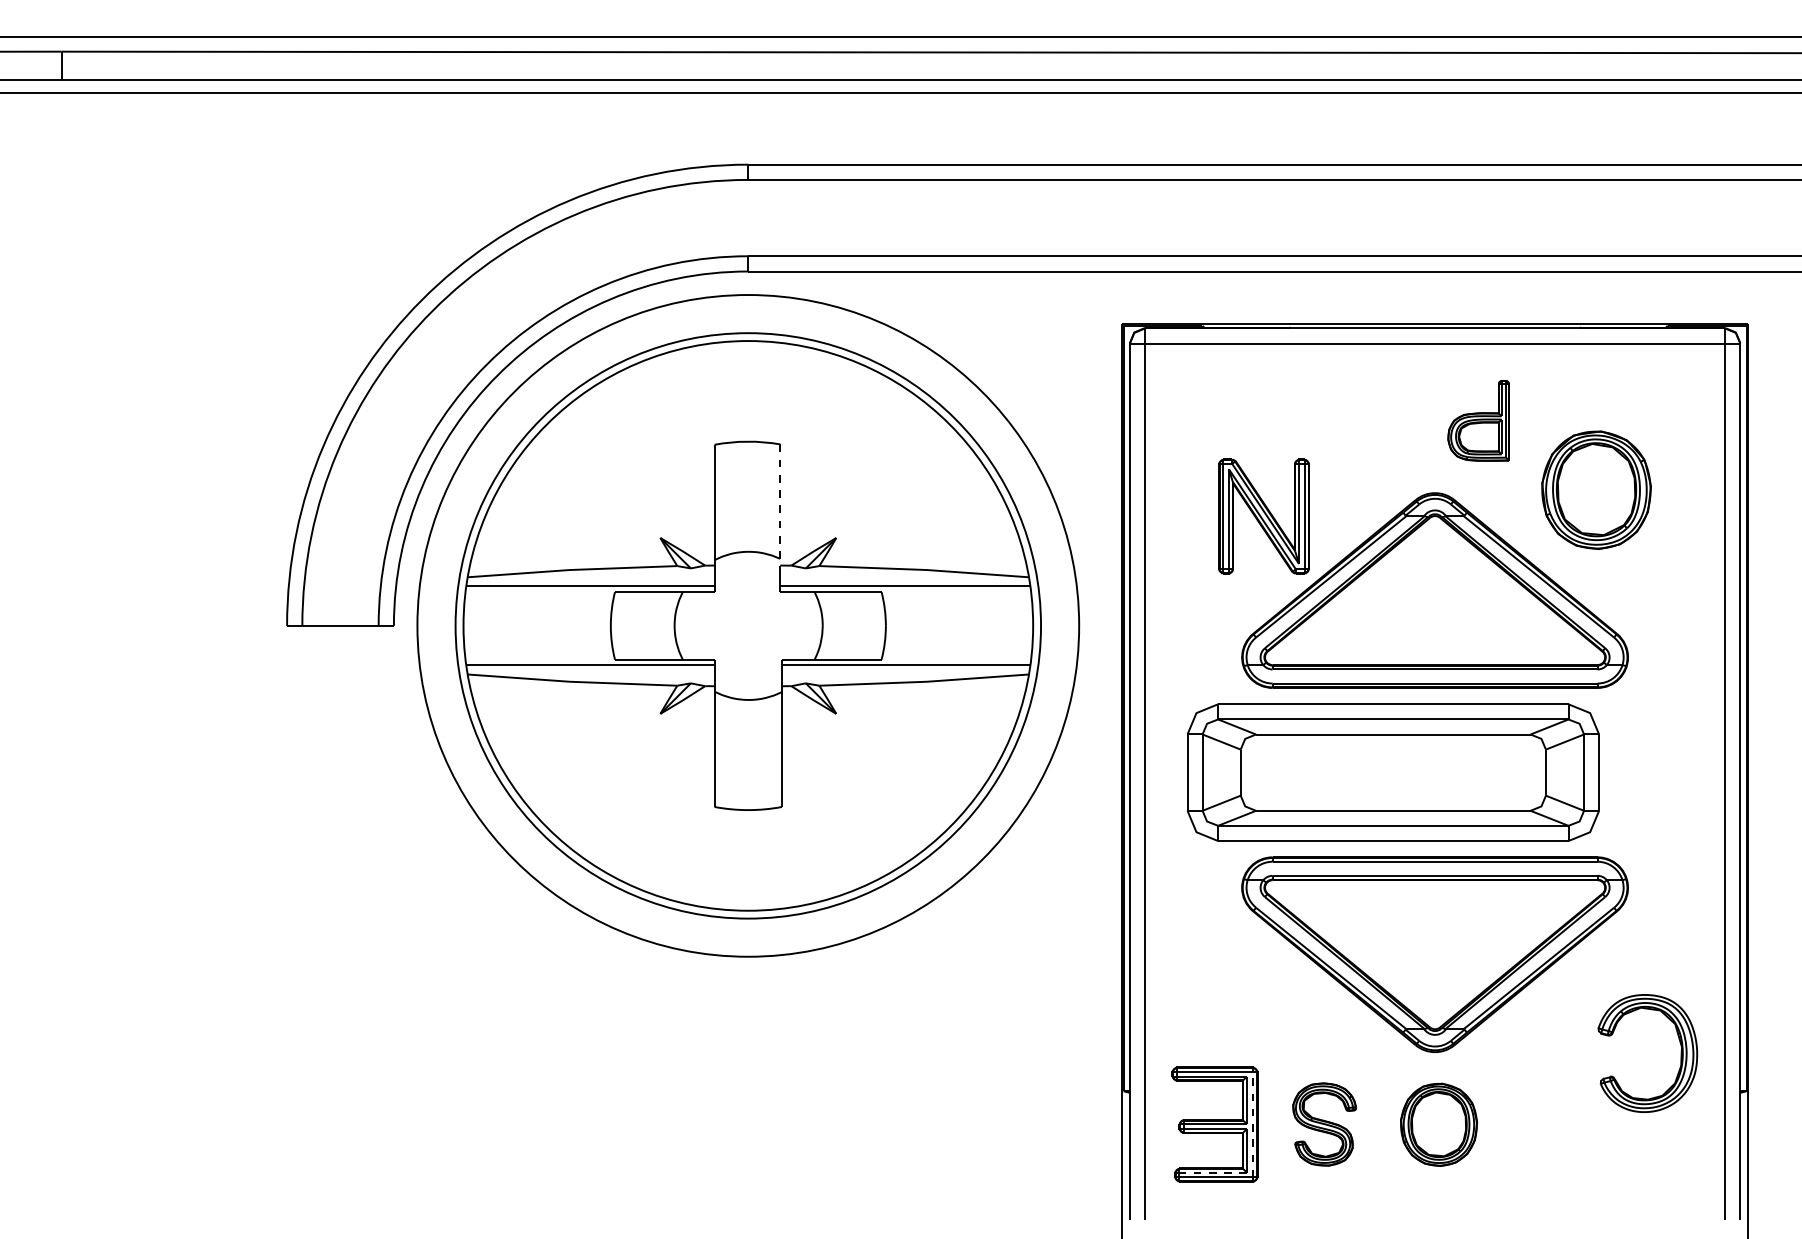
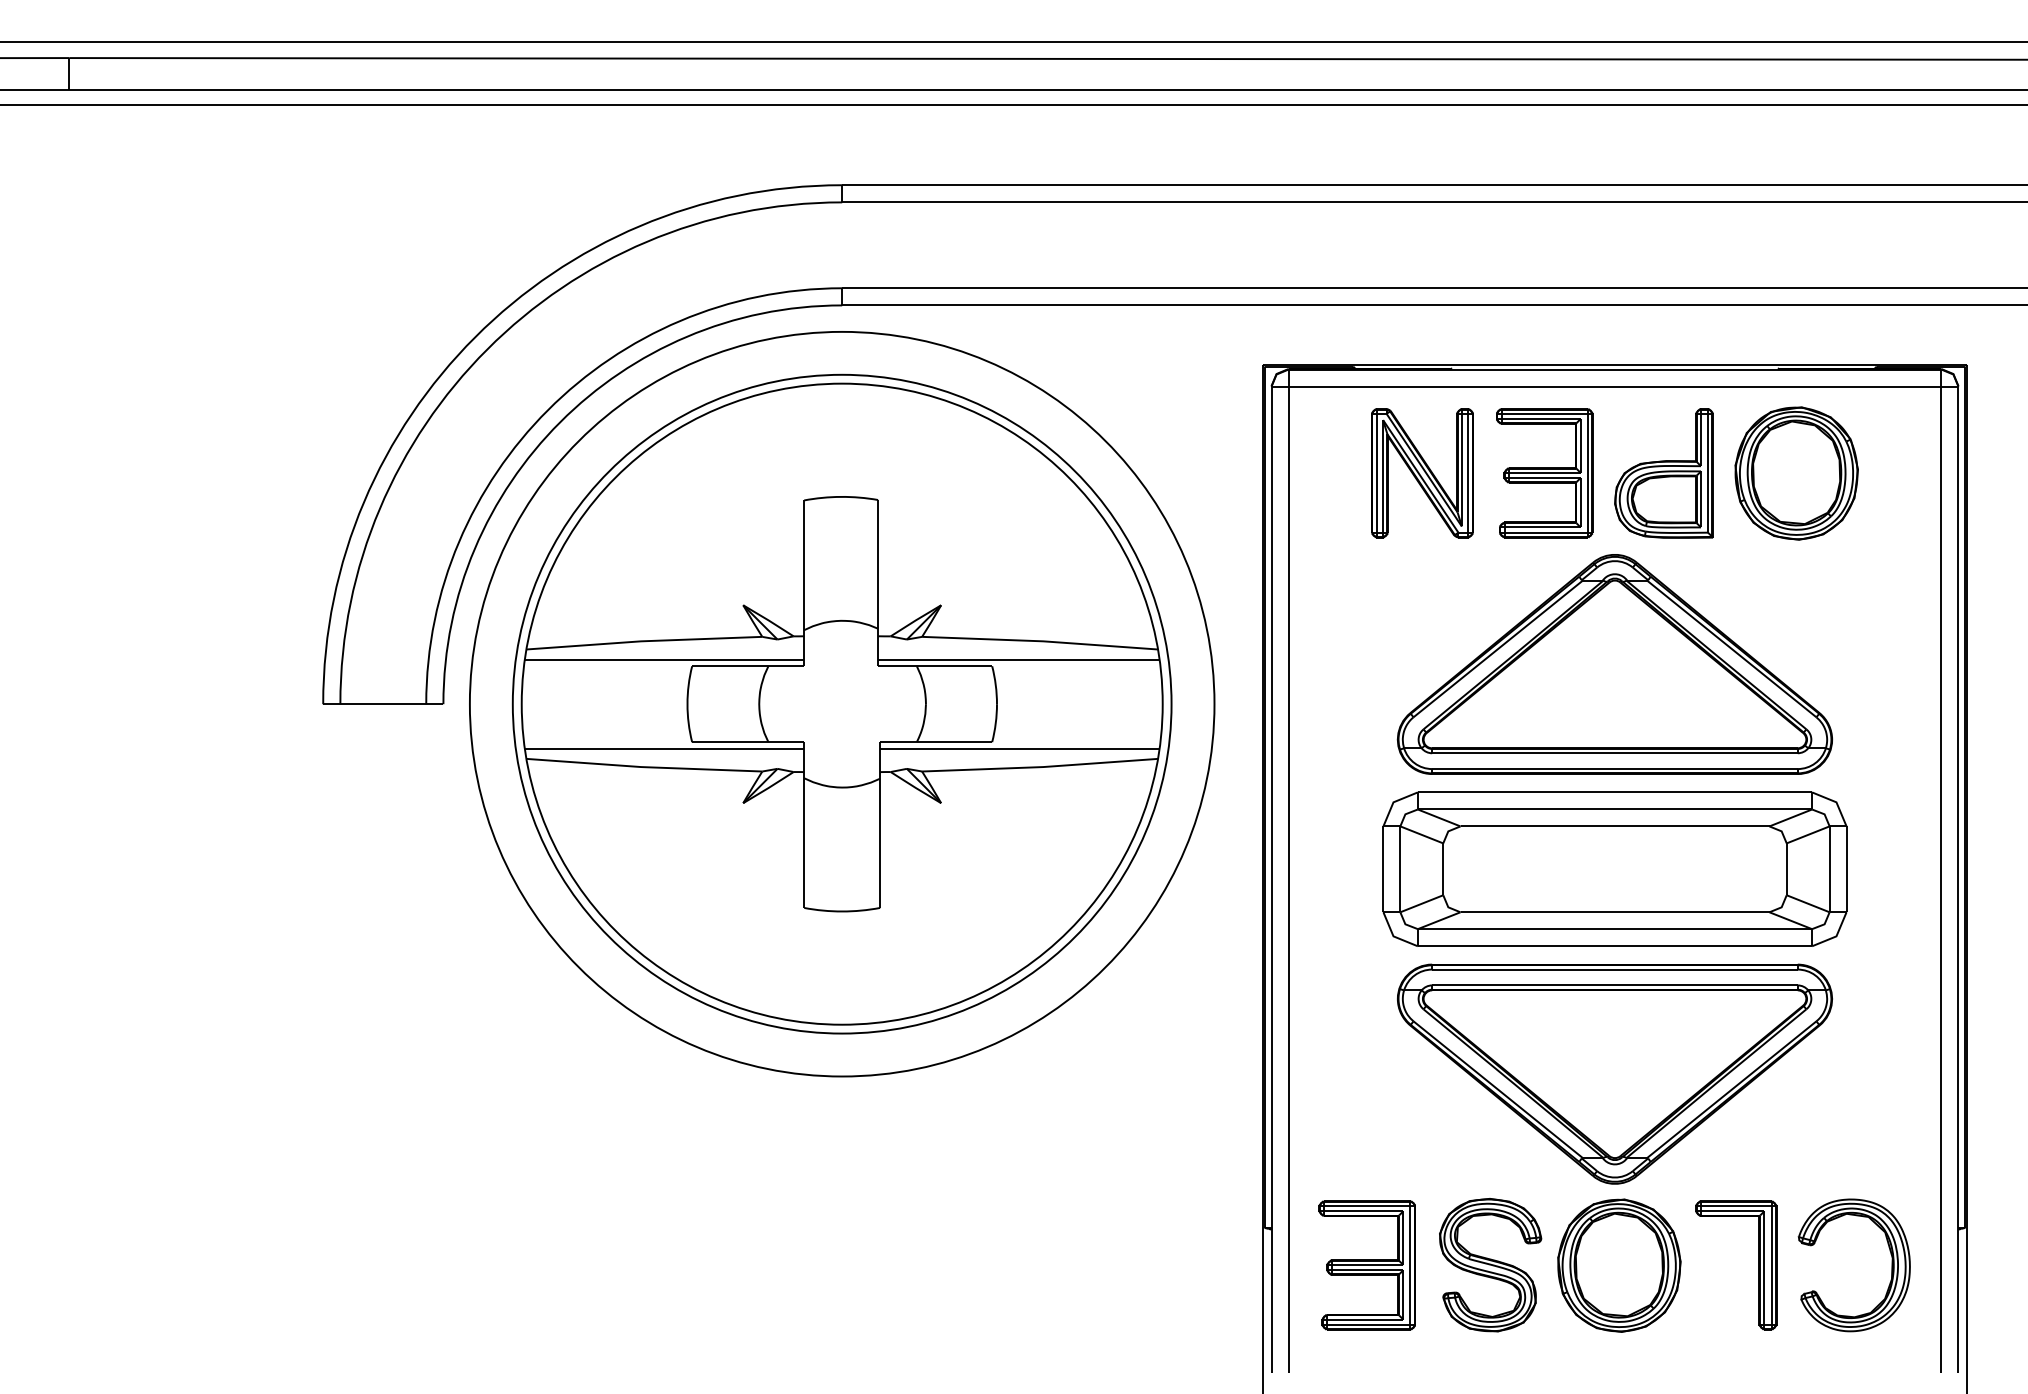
part: (1372, 420) -> (1544, 473), added
part: (1478, 420) -> (1663, 473), size x1.43
part: (1596, 490) -> (1796, 473), moved
line: (780, 504) -> (878, 567), dashed -> solid
part: (1264, 516) -> (1422, 473), moved
part: (1392, 771) -> (1614, 868), moved
part: (1680, 1053) -> (1891, 1265), moved
line: (1253, 1123) -> (1410, 1264), dashed -> solid
part: (1324, 1124) -> (1490, 1265), size x1.43
part: (1439, 1124) -> (1619, 1265), size x1.43
part: (1562, 1124) -> (1758, 1265), added
line: (1212, 1172) -> (1364, 1319), dashed -> solid

